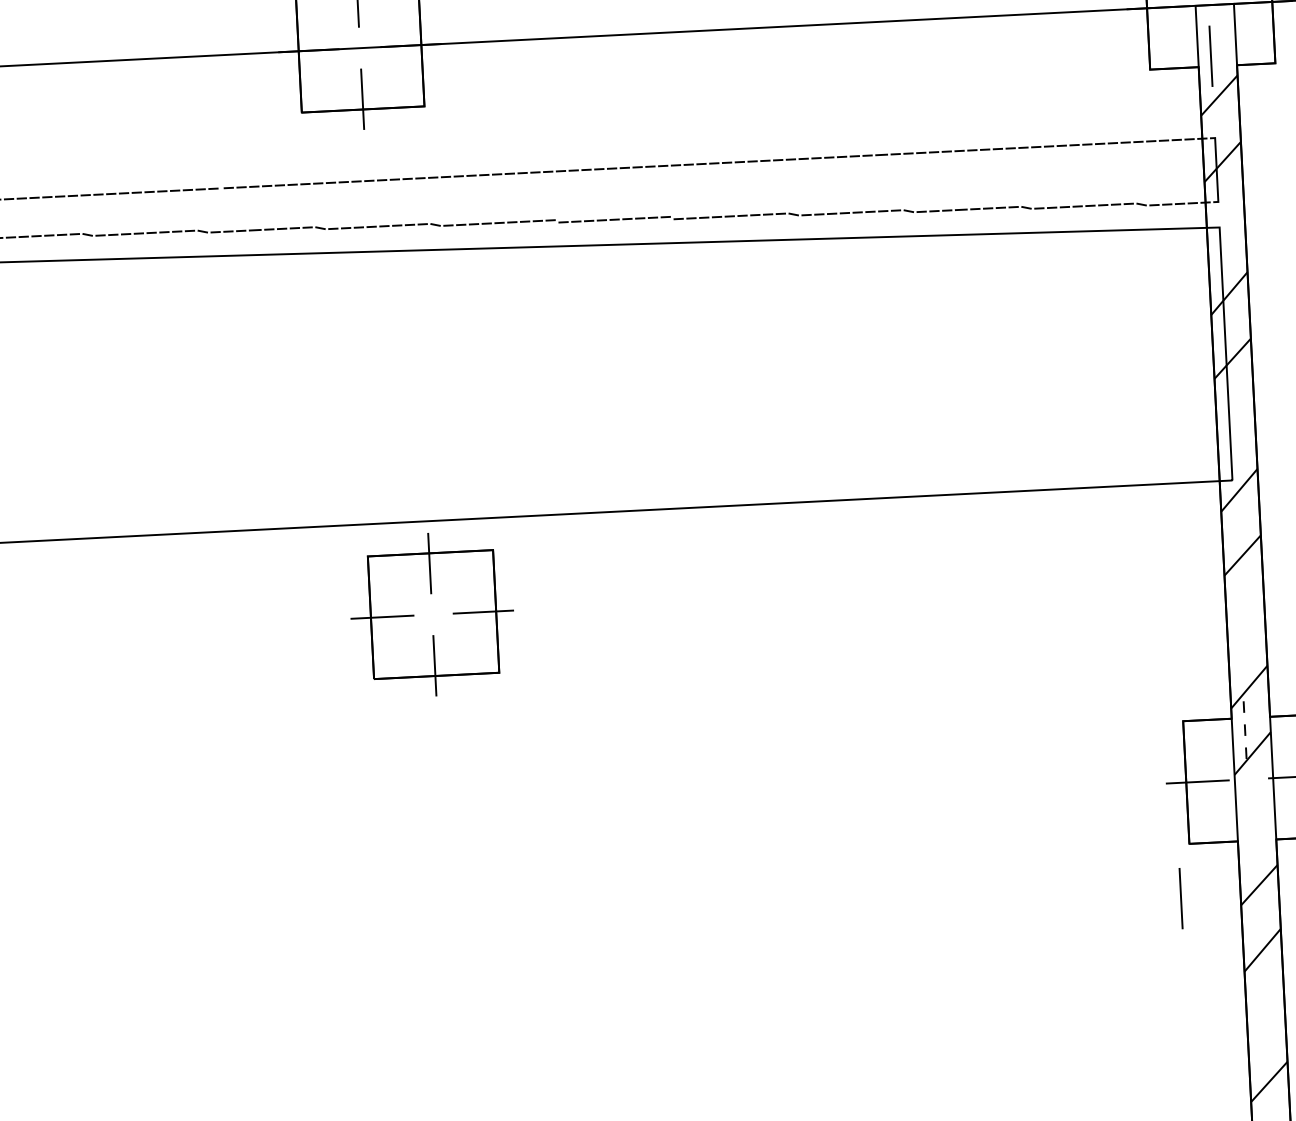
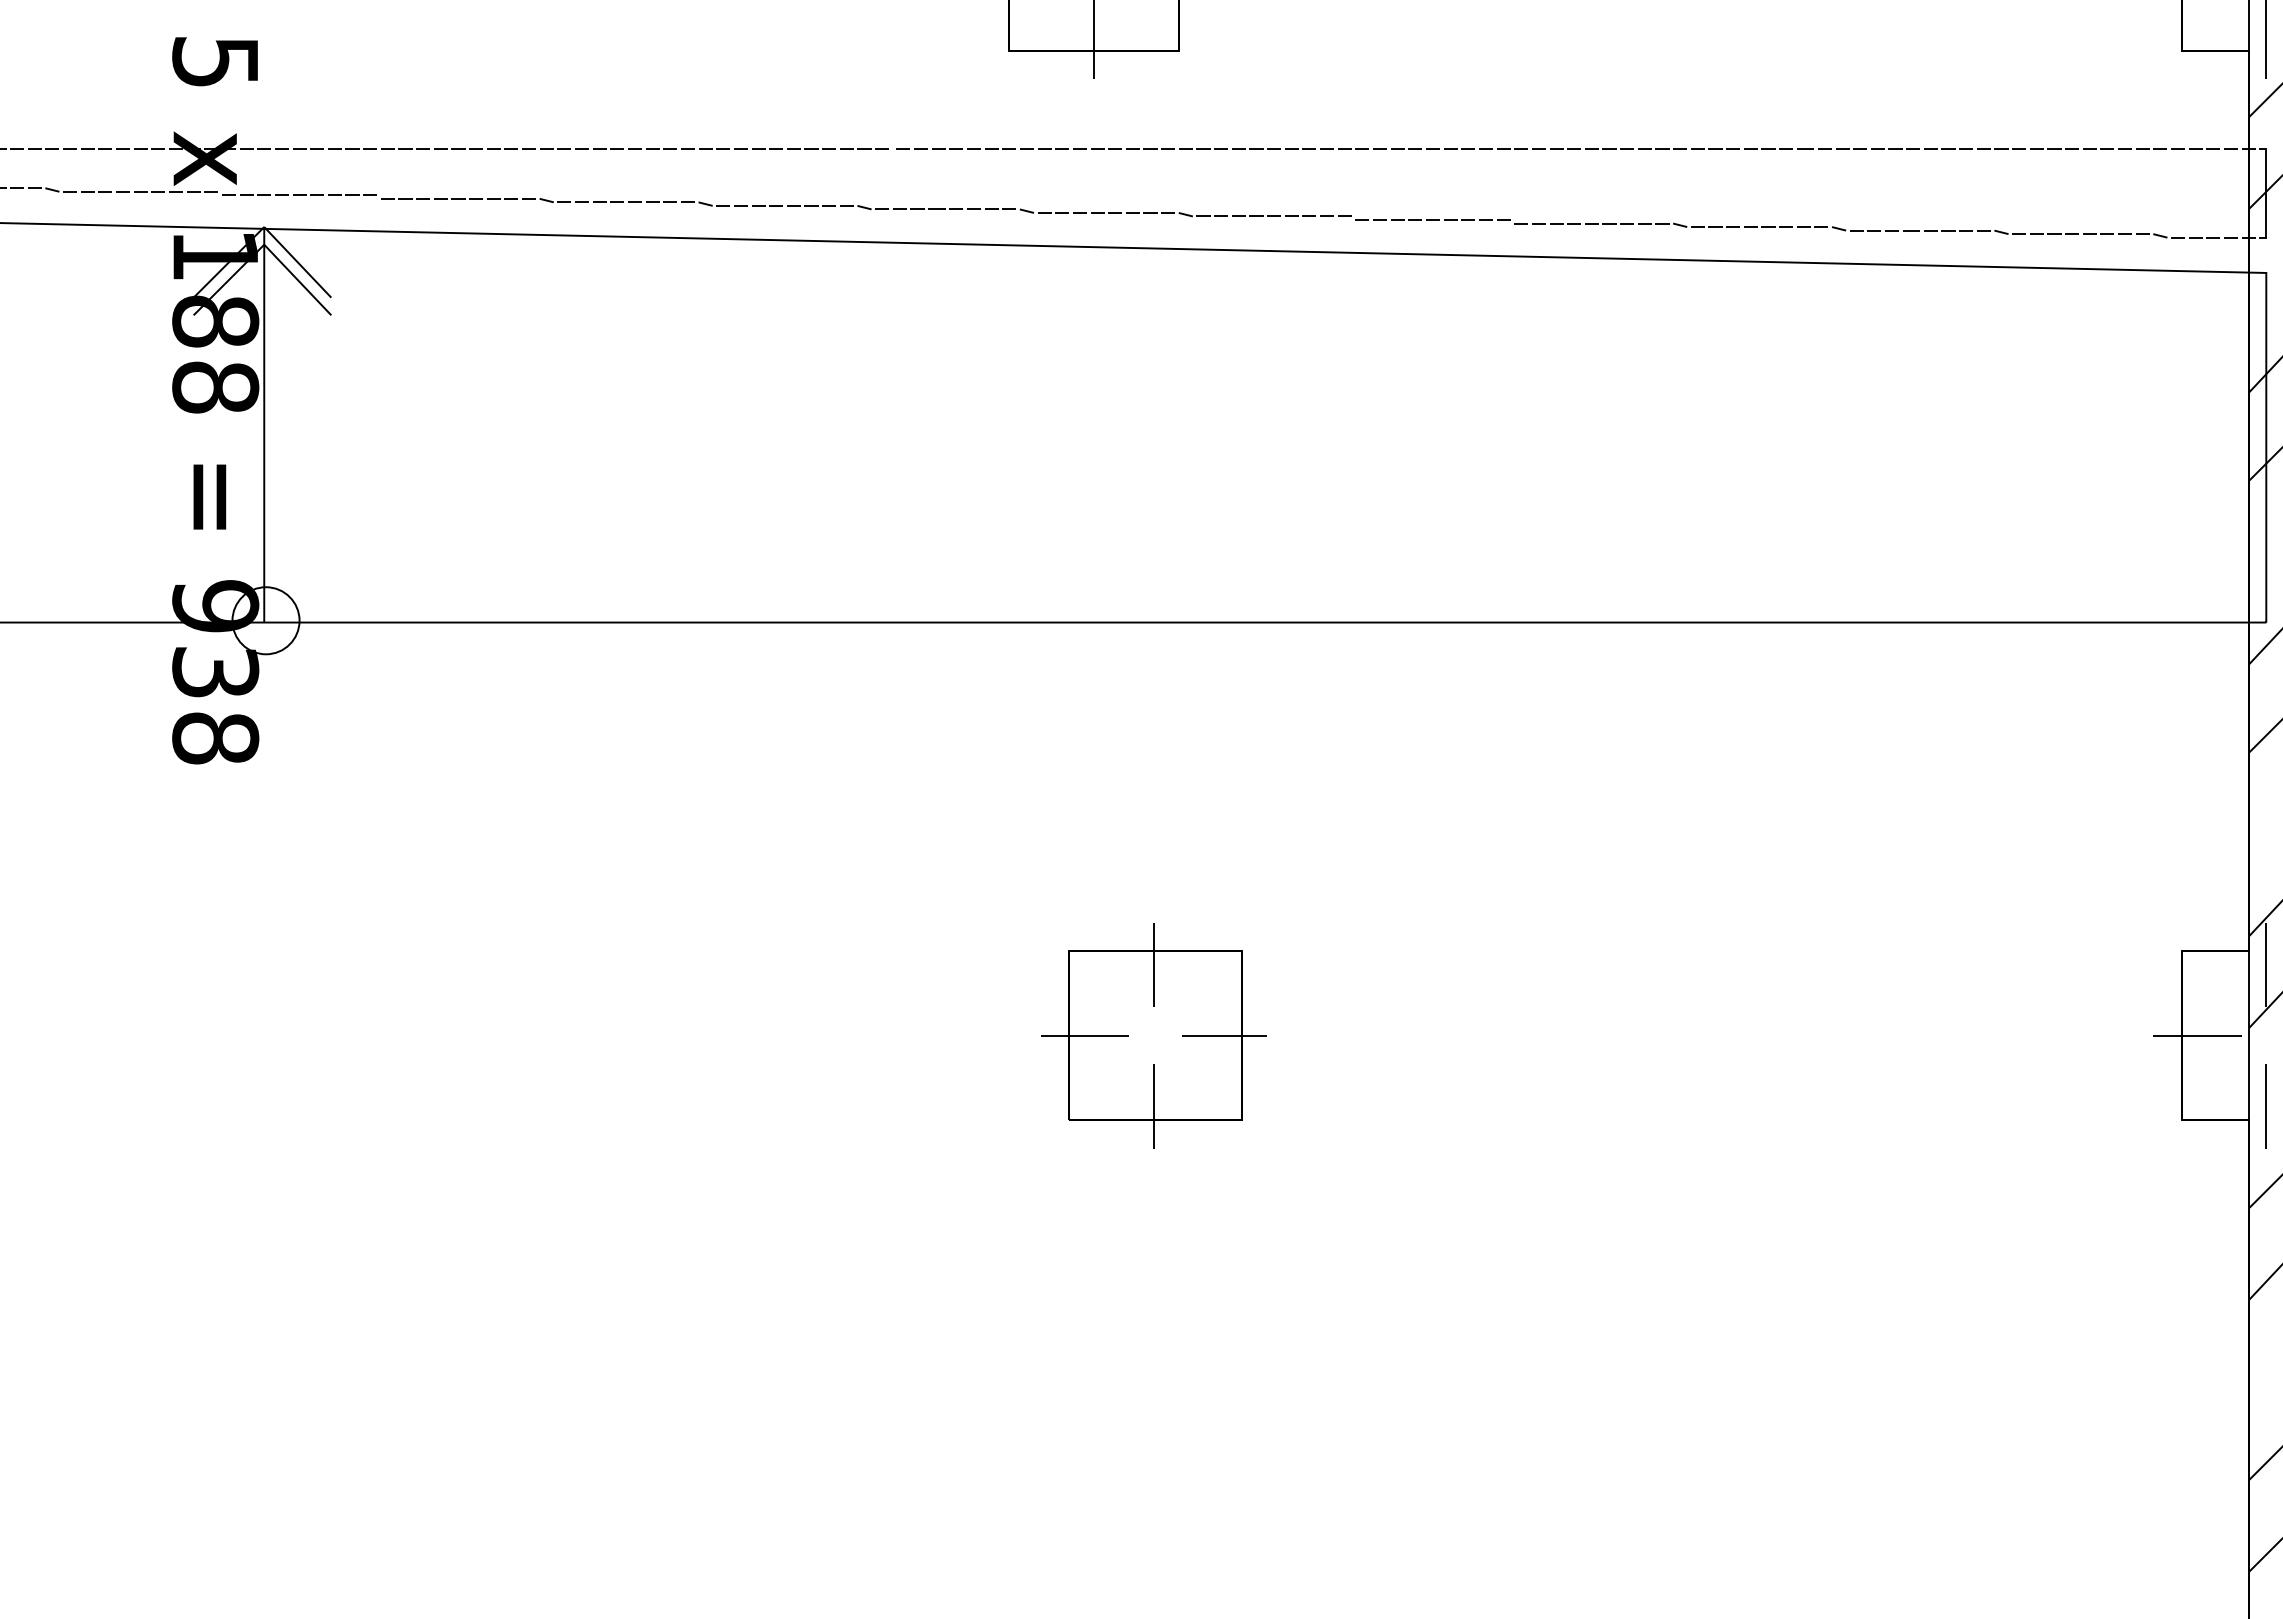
part: (431, 614) -> (1153, 1035), moved
line: (1245, 727) -> (2266, 964), dashed -> solid
line: (1180, 898) -> (2265, 1106), moved

